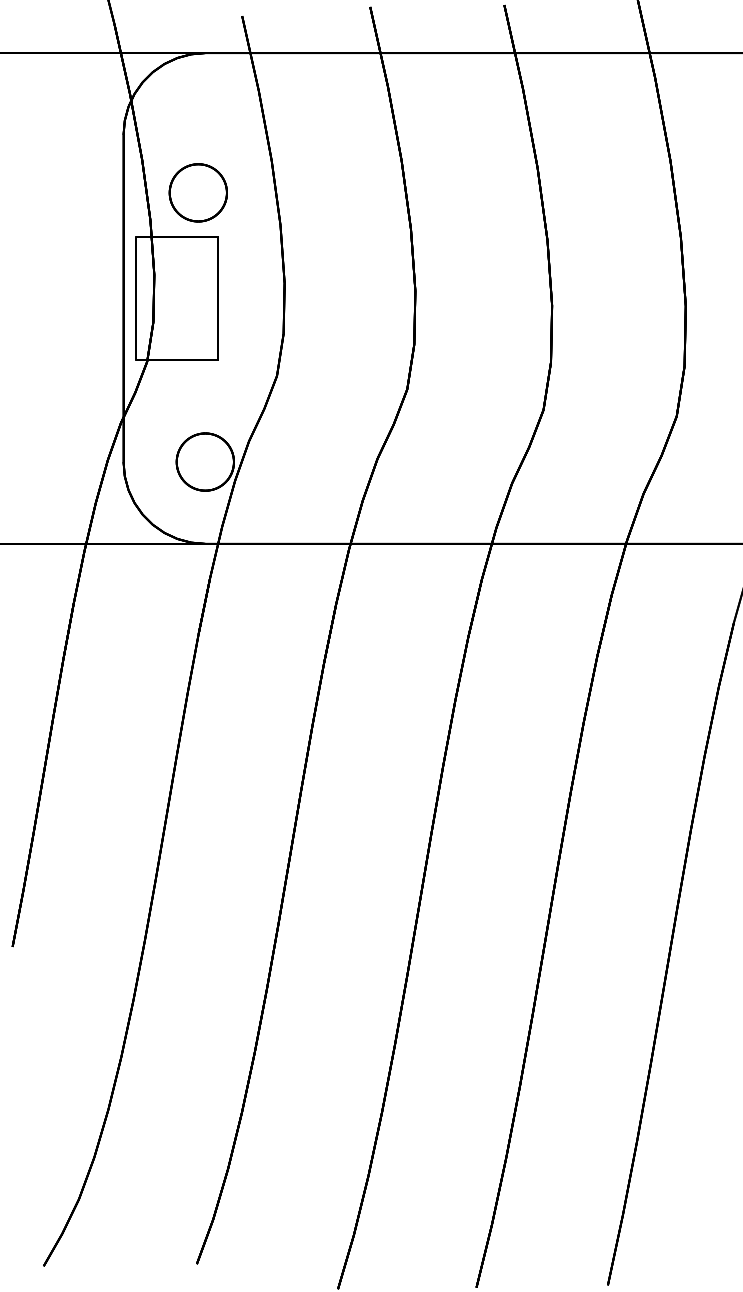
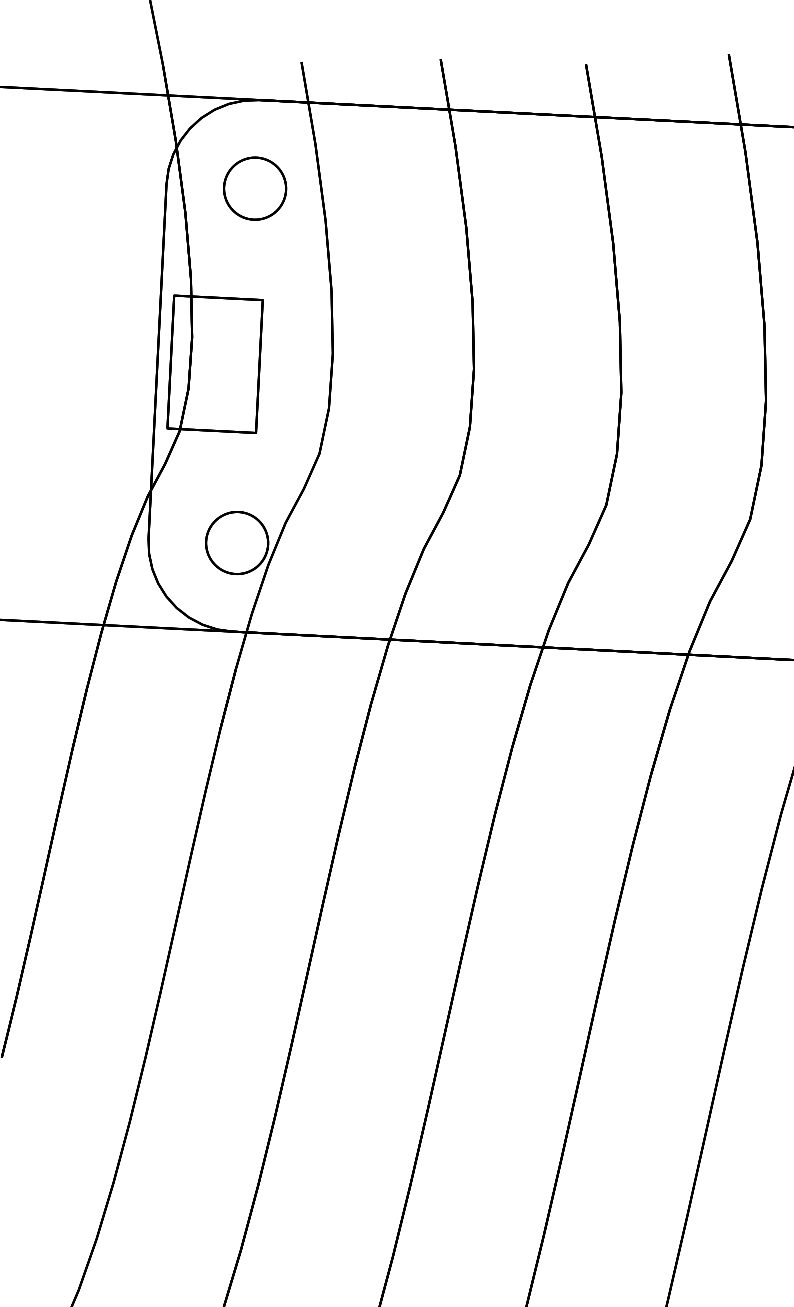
part: (197, 192) -> (254, 188), moved

